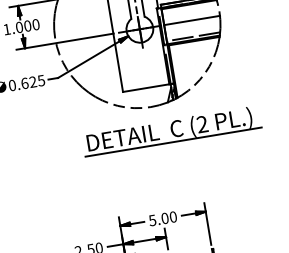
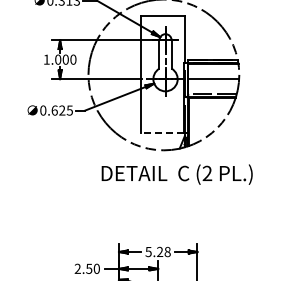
line: (146, 87) -> (162, 132), solid -> dashed
line: (173, 142) -> (178, 185), removed
text: (168, 218) -> (163, 252), 5.00 -> 5.28

